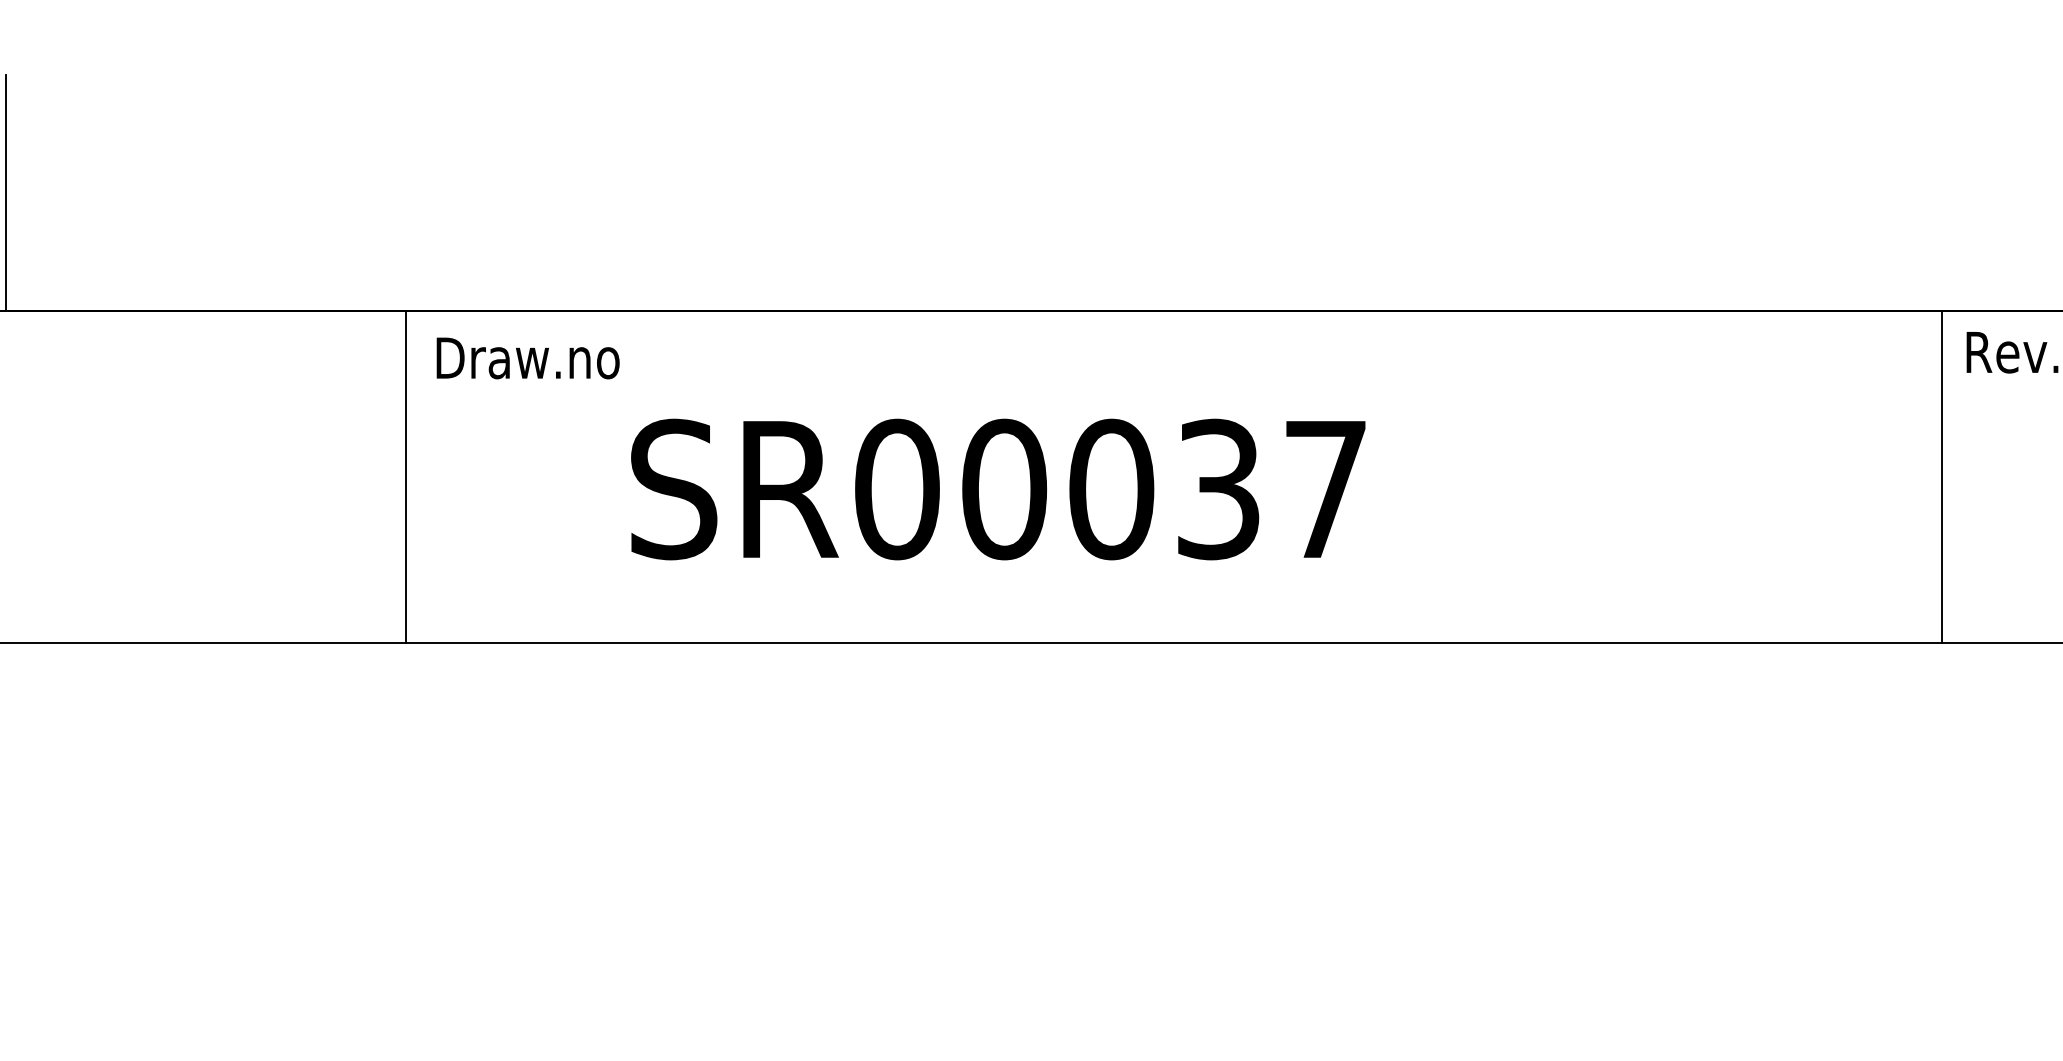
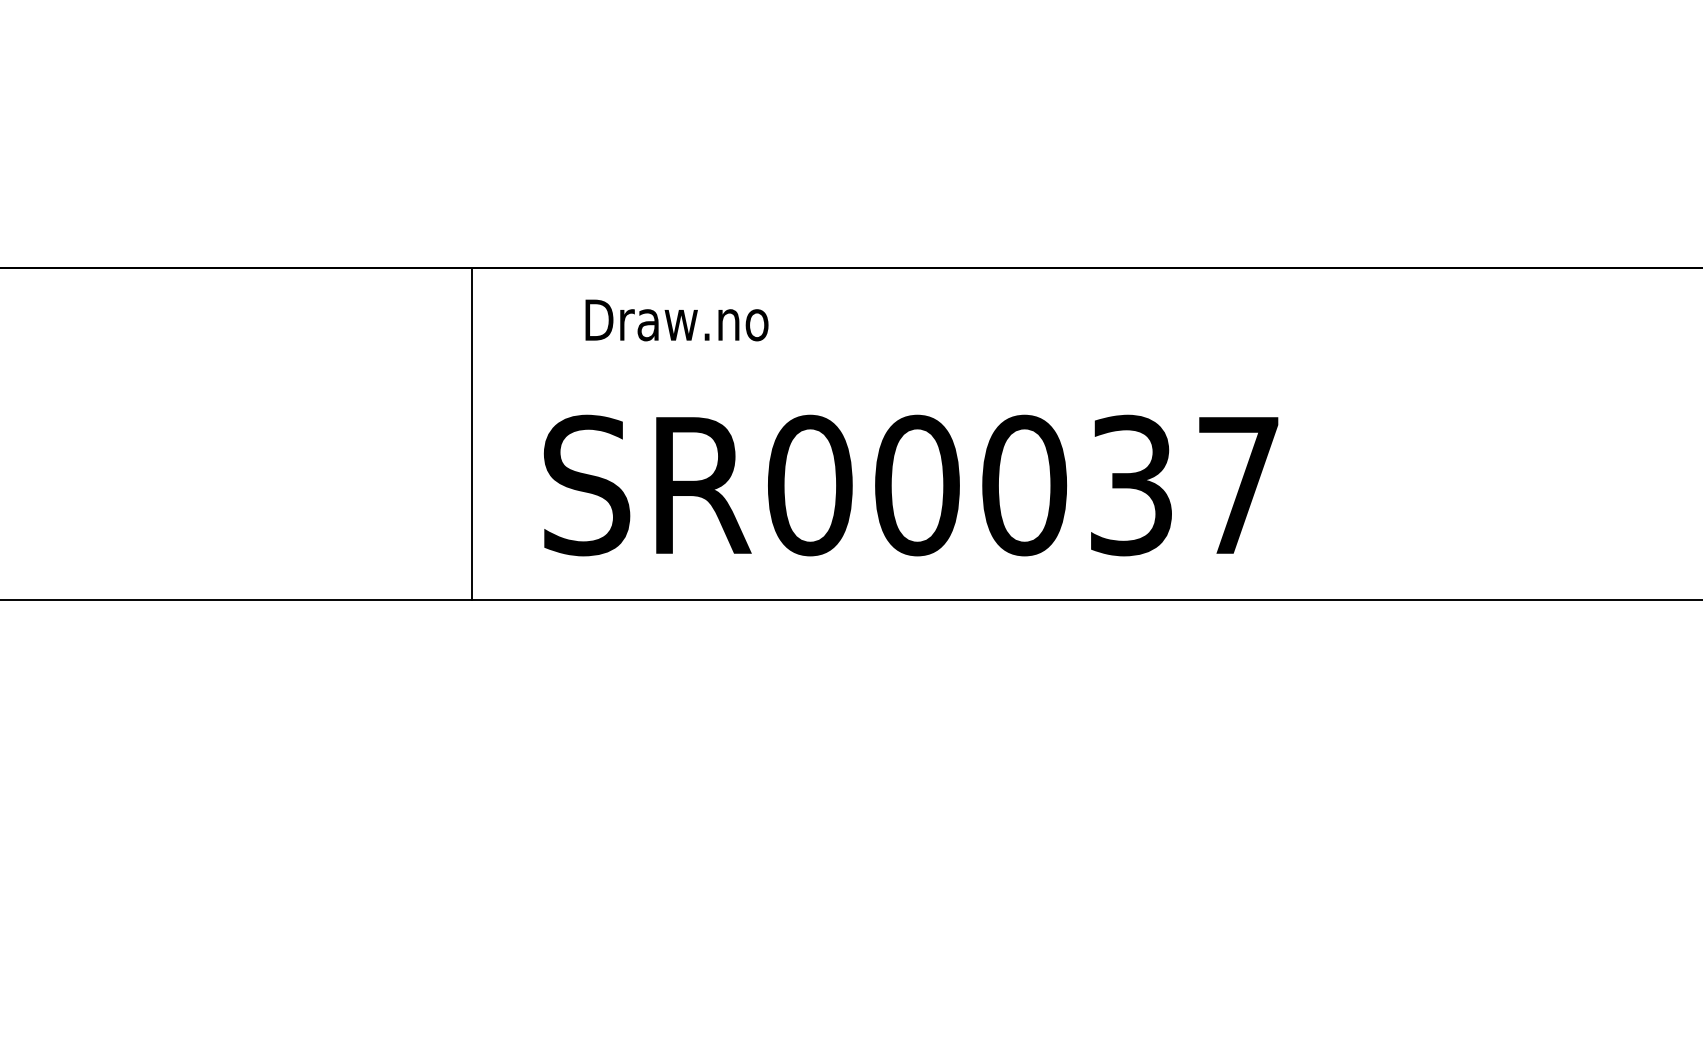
line: (6, 192) -> (115, 149), removed
text: (527, 358) -> (676, 320), moved
line: (405, 476) -> (472, 433), moved
text: (998, 489) -> (911, 485), moved

